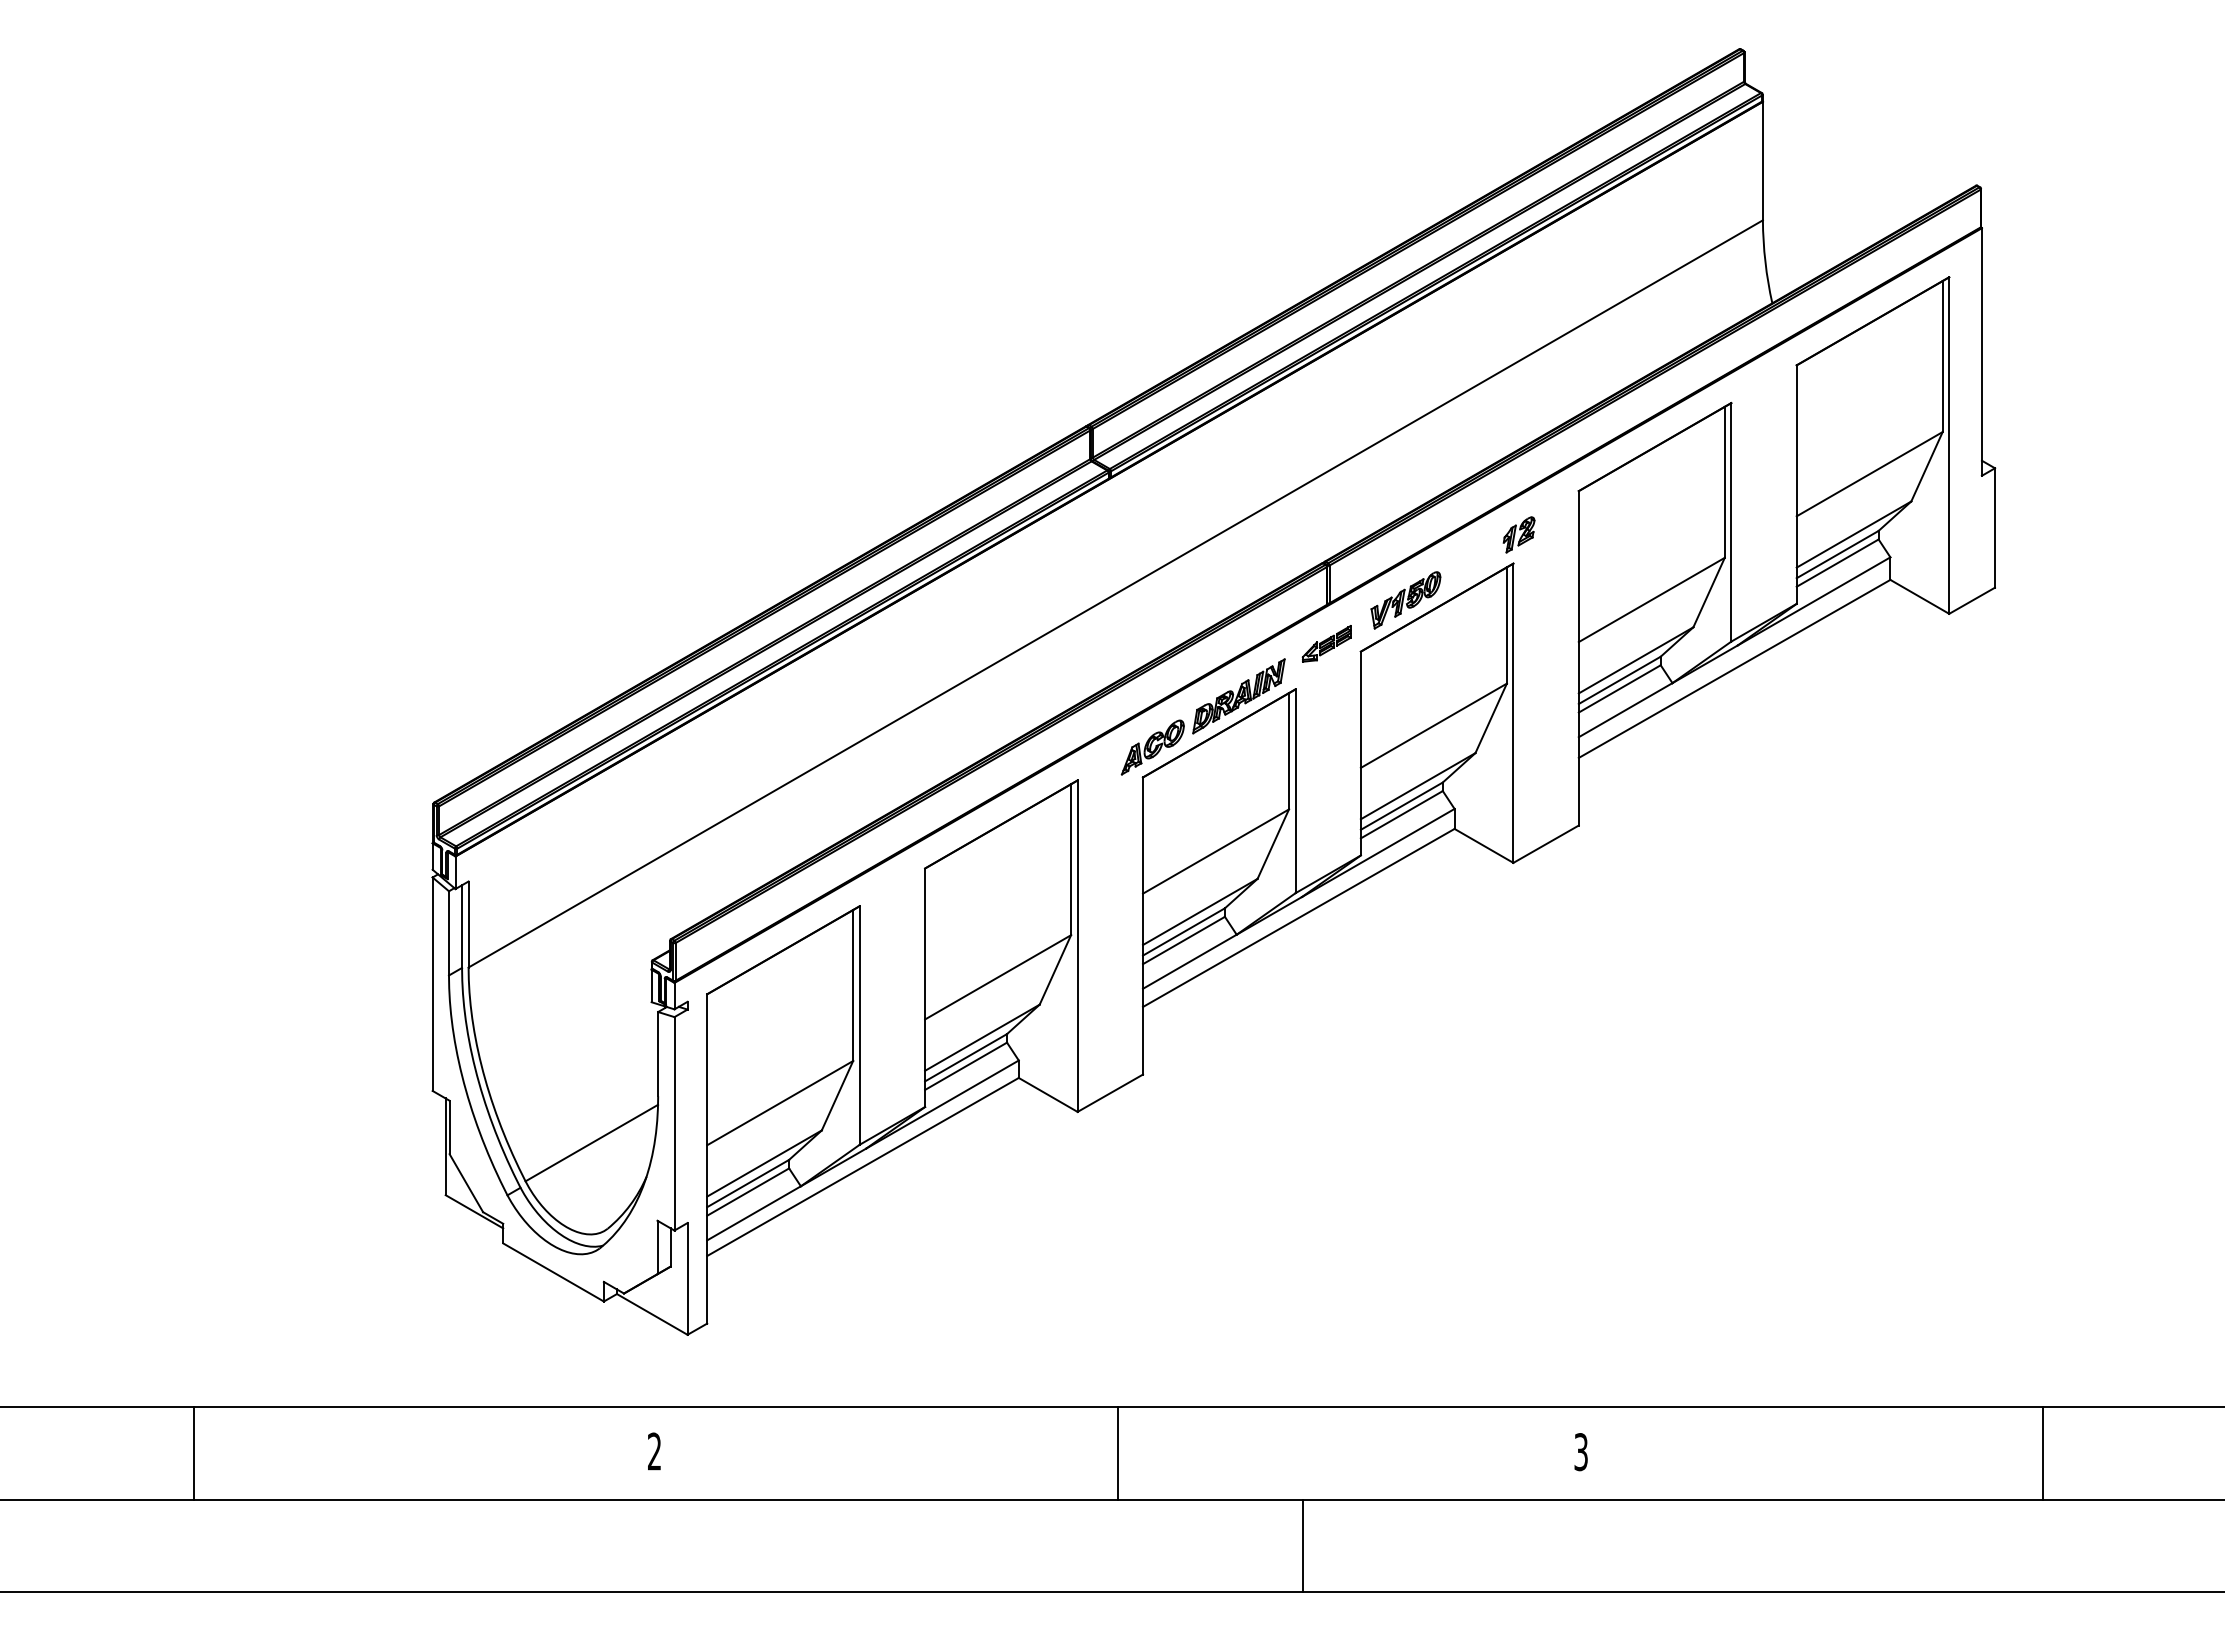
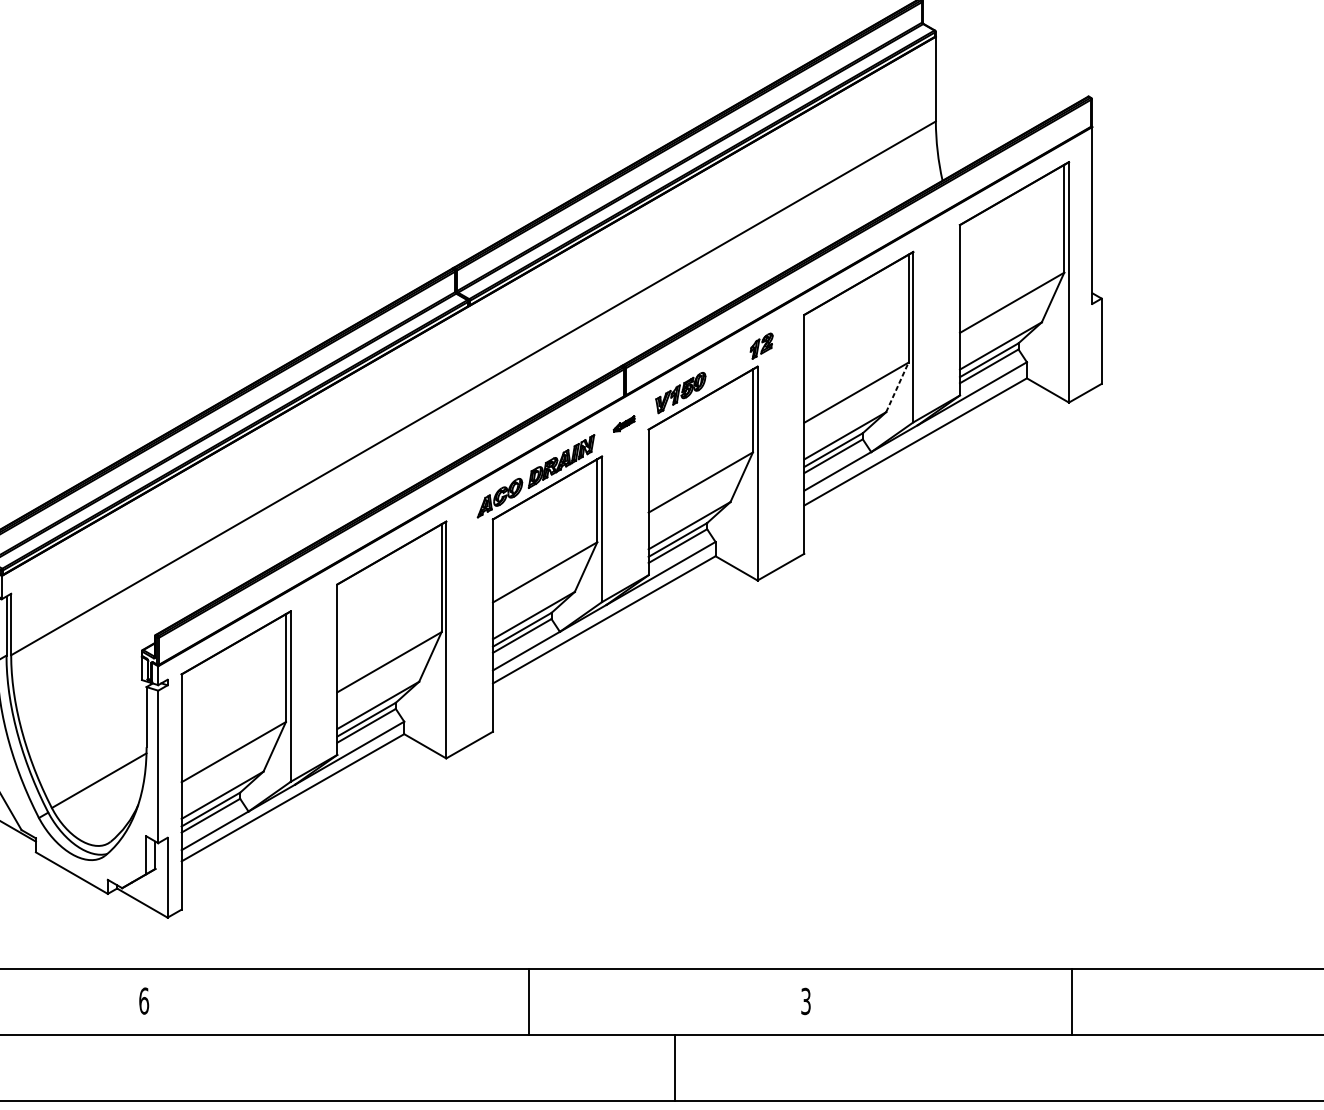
line: (1709, 592) -> (897, 387), solid -> dashed
part: (1326, 643) -> (624, 423), size x0.6
text: (654, 1451) -> (143, 1001), 2 -> 6
line: (1118, 1453) -> (529, 1002), moved
line: (2042, 1453) -> (1072, 1002), moved
line: (1303, 1545) -> (675, 1068), moved

